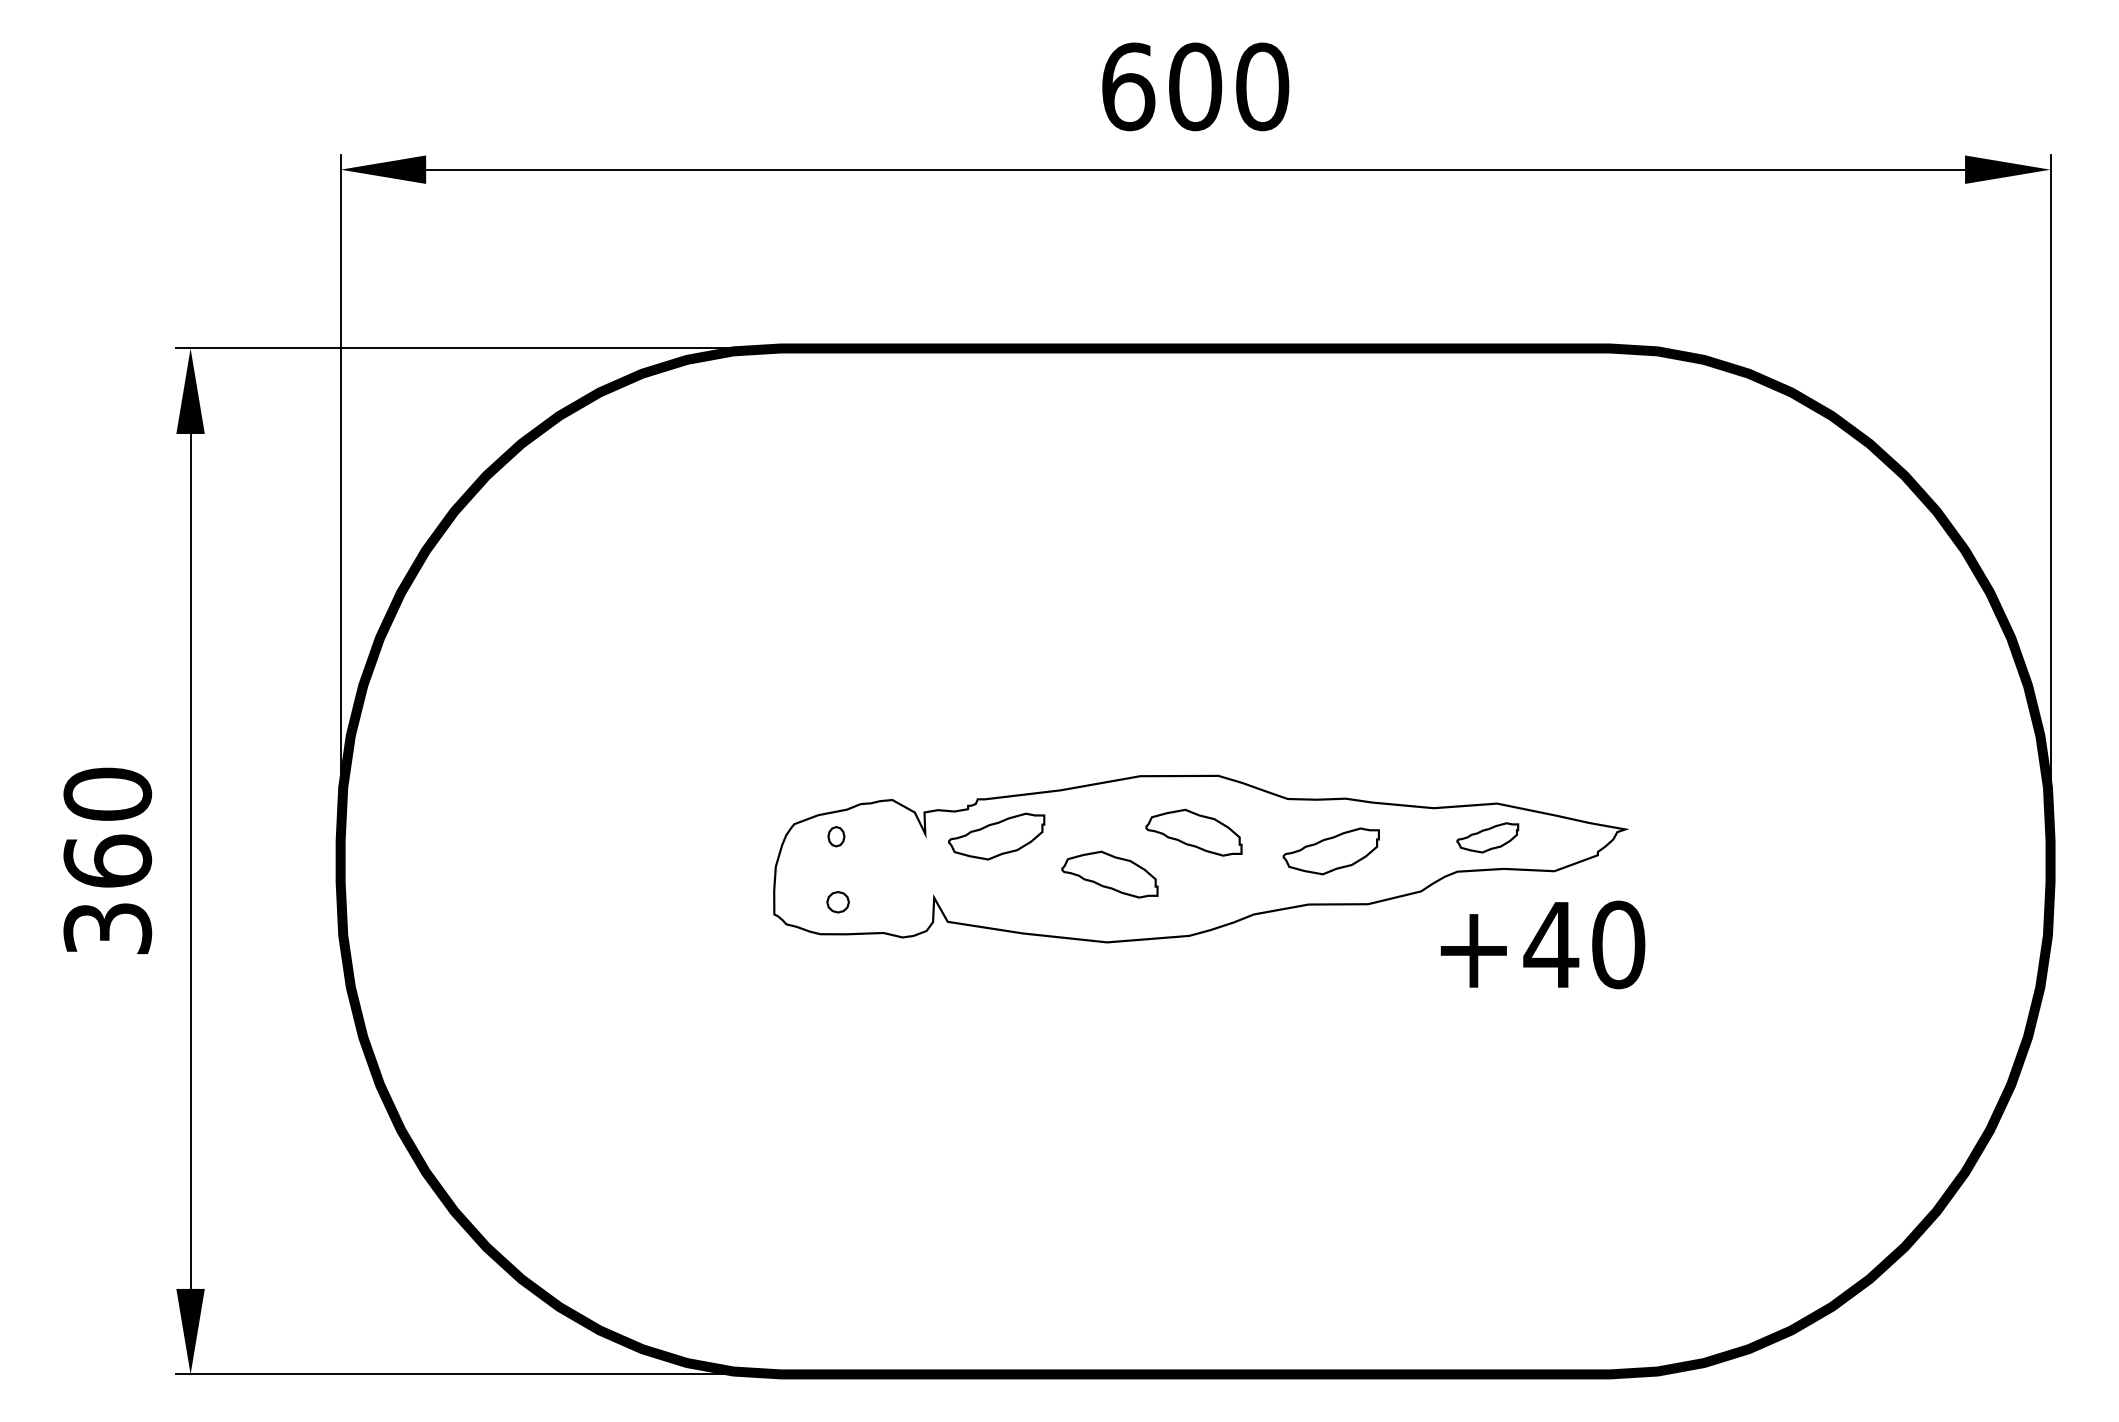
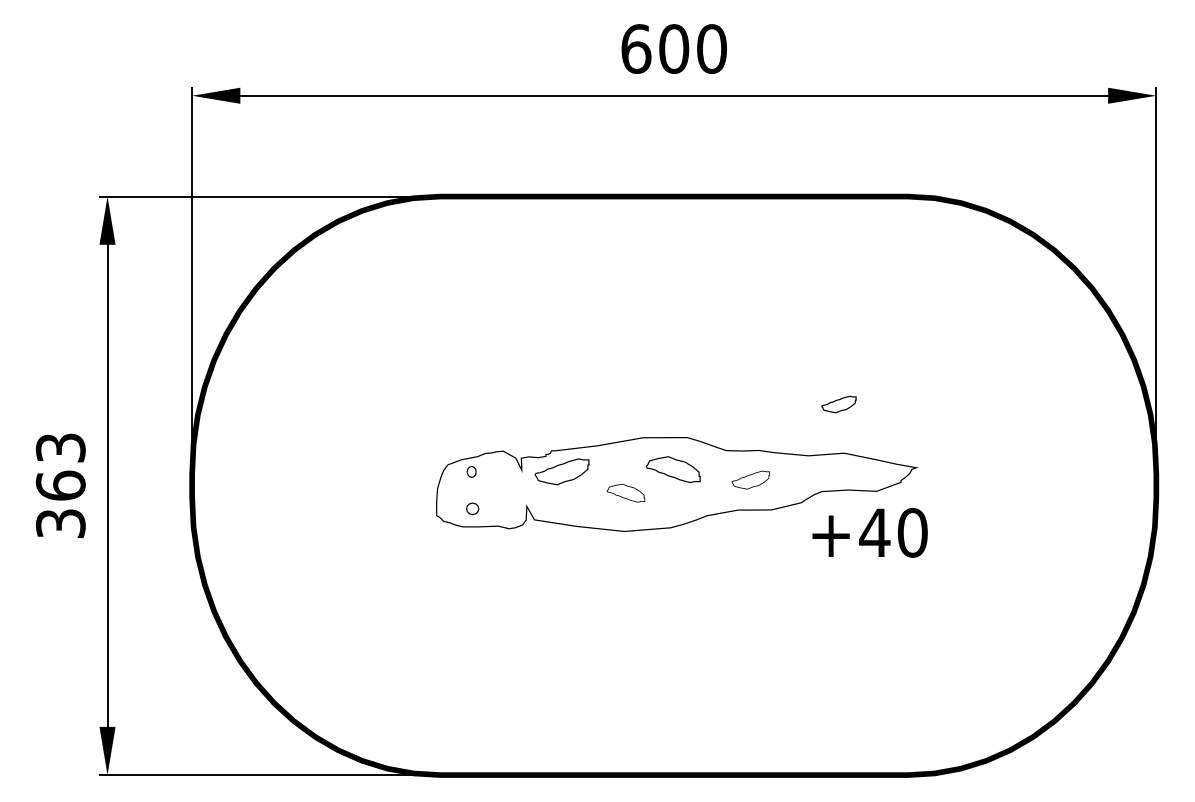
text: (107, 793) -> (60, 447), 360 -> 363
part: (1486, 837) -> (838, 404), moved
part: (1330, 850) -> (750, 479), size x0.7
part: (1109, 873) -> (625, 492), size x0.7

